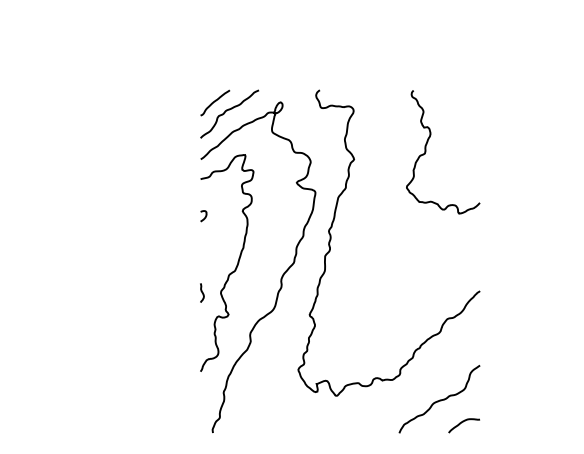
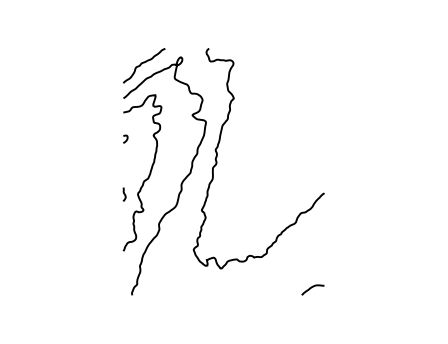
curve: (214, 102) -> (133, 57), removed
curve: (427, 151) -> (286, 92), removed
curve: (438, 399) -> (294, 271), removed

